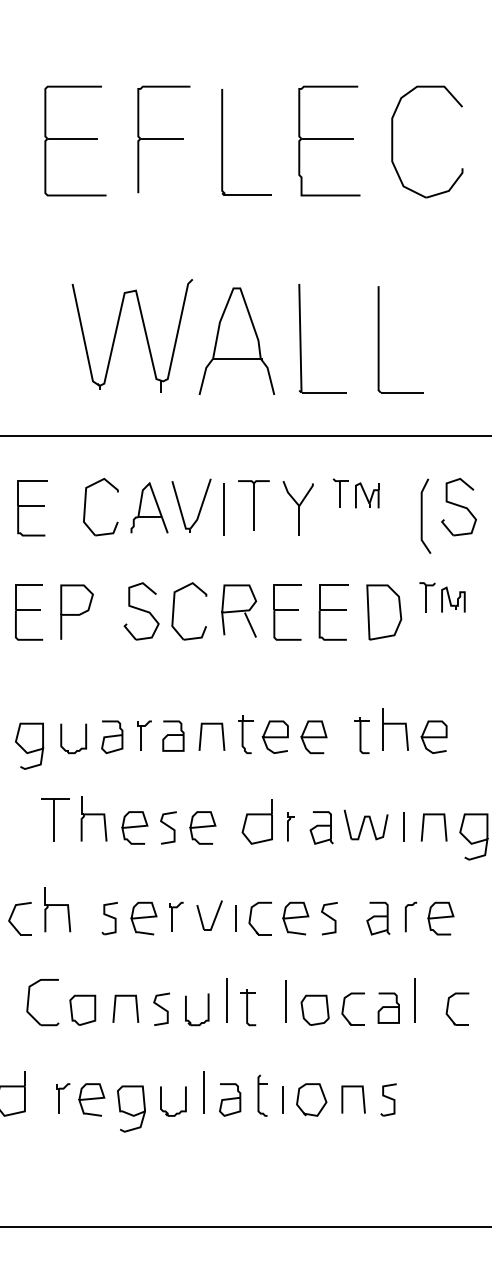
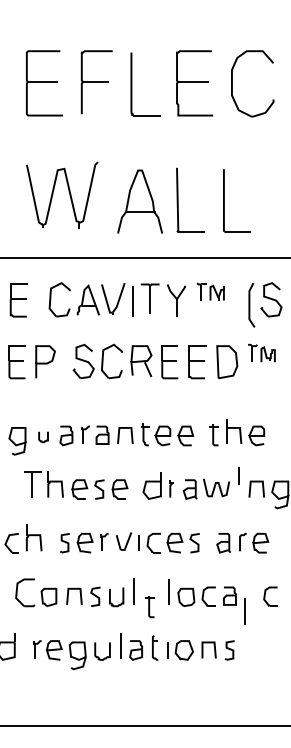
part: (142, 328) -> (68, 191), moved
part: (73, 739) -> (43, 437), size x0.6
line: (403, 826) -> (238, 475), moved
line: (413, 1000) -> (244, 611), moved
part: (247, 1008) -> (149, 607), moved

